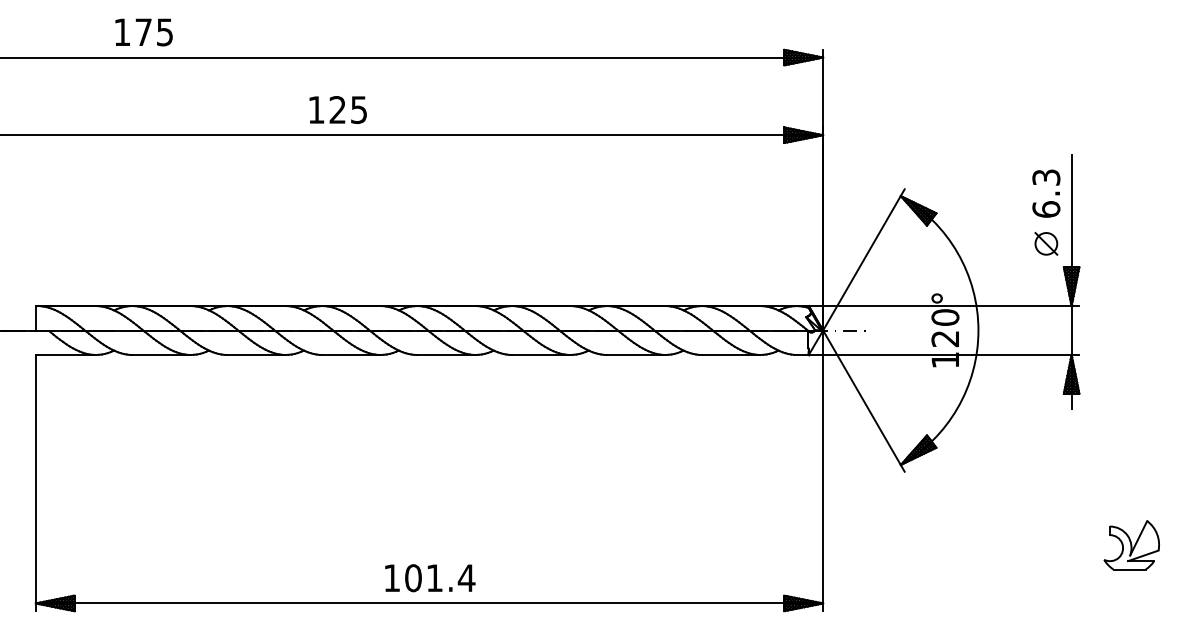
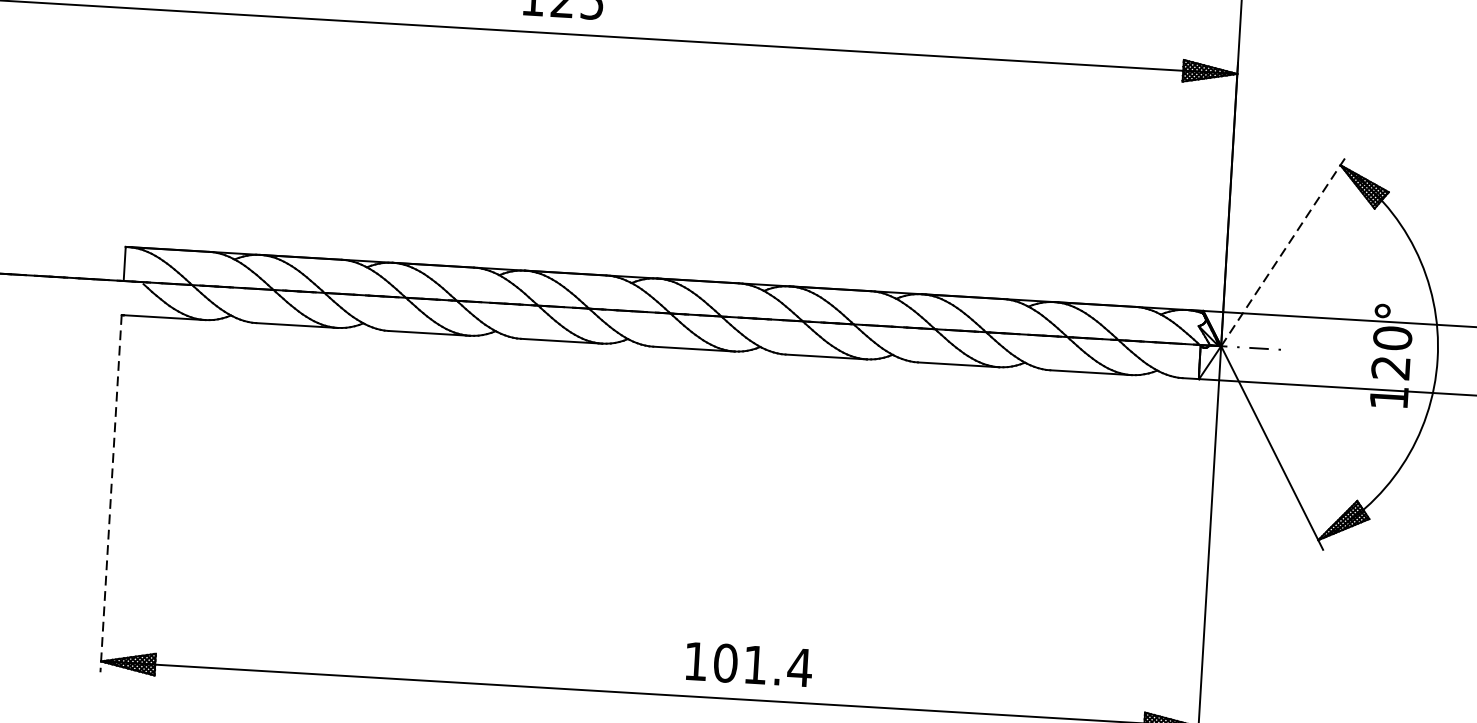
line: (863, 259) -> (1283, 250), solid -> dashed
line: (35, 483) -> (110, 494), solid -> dashed
text: (430, 578) -> (749, 665), moved

